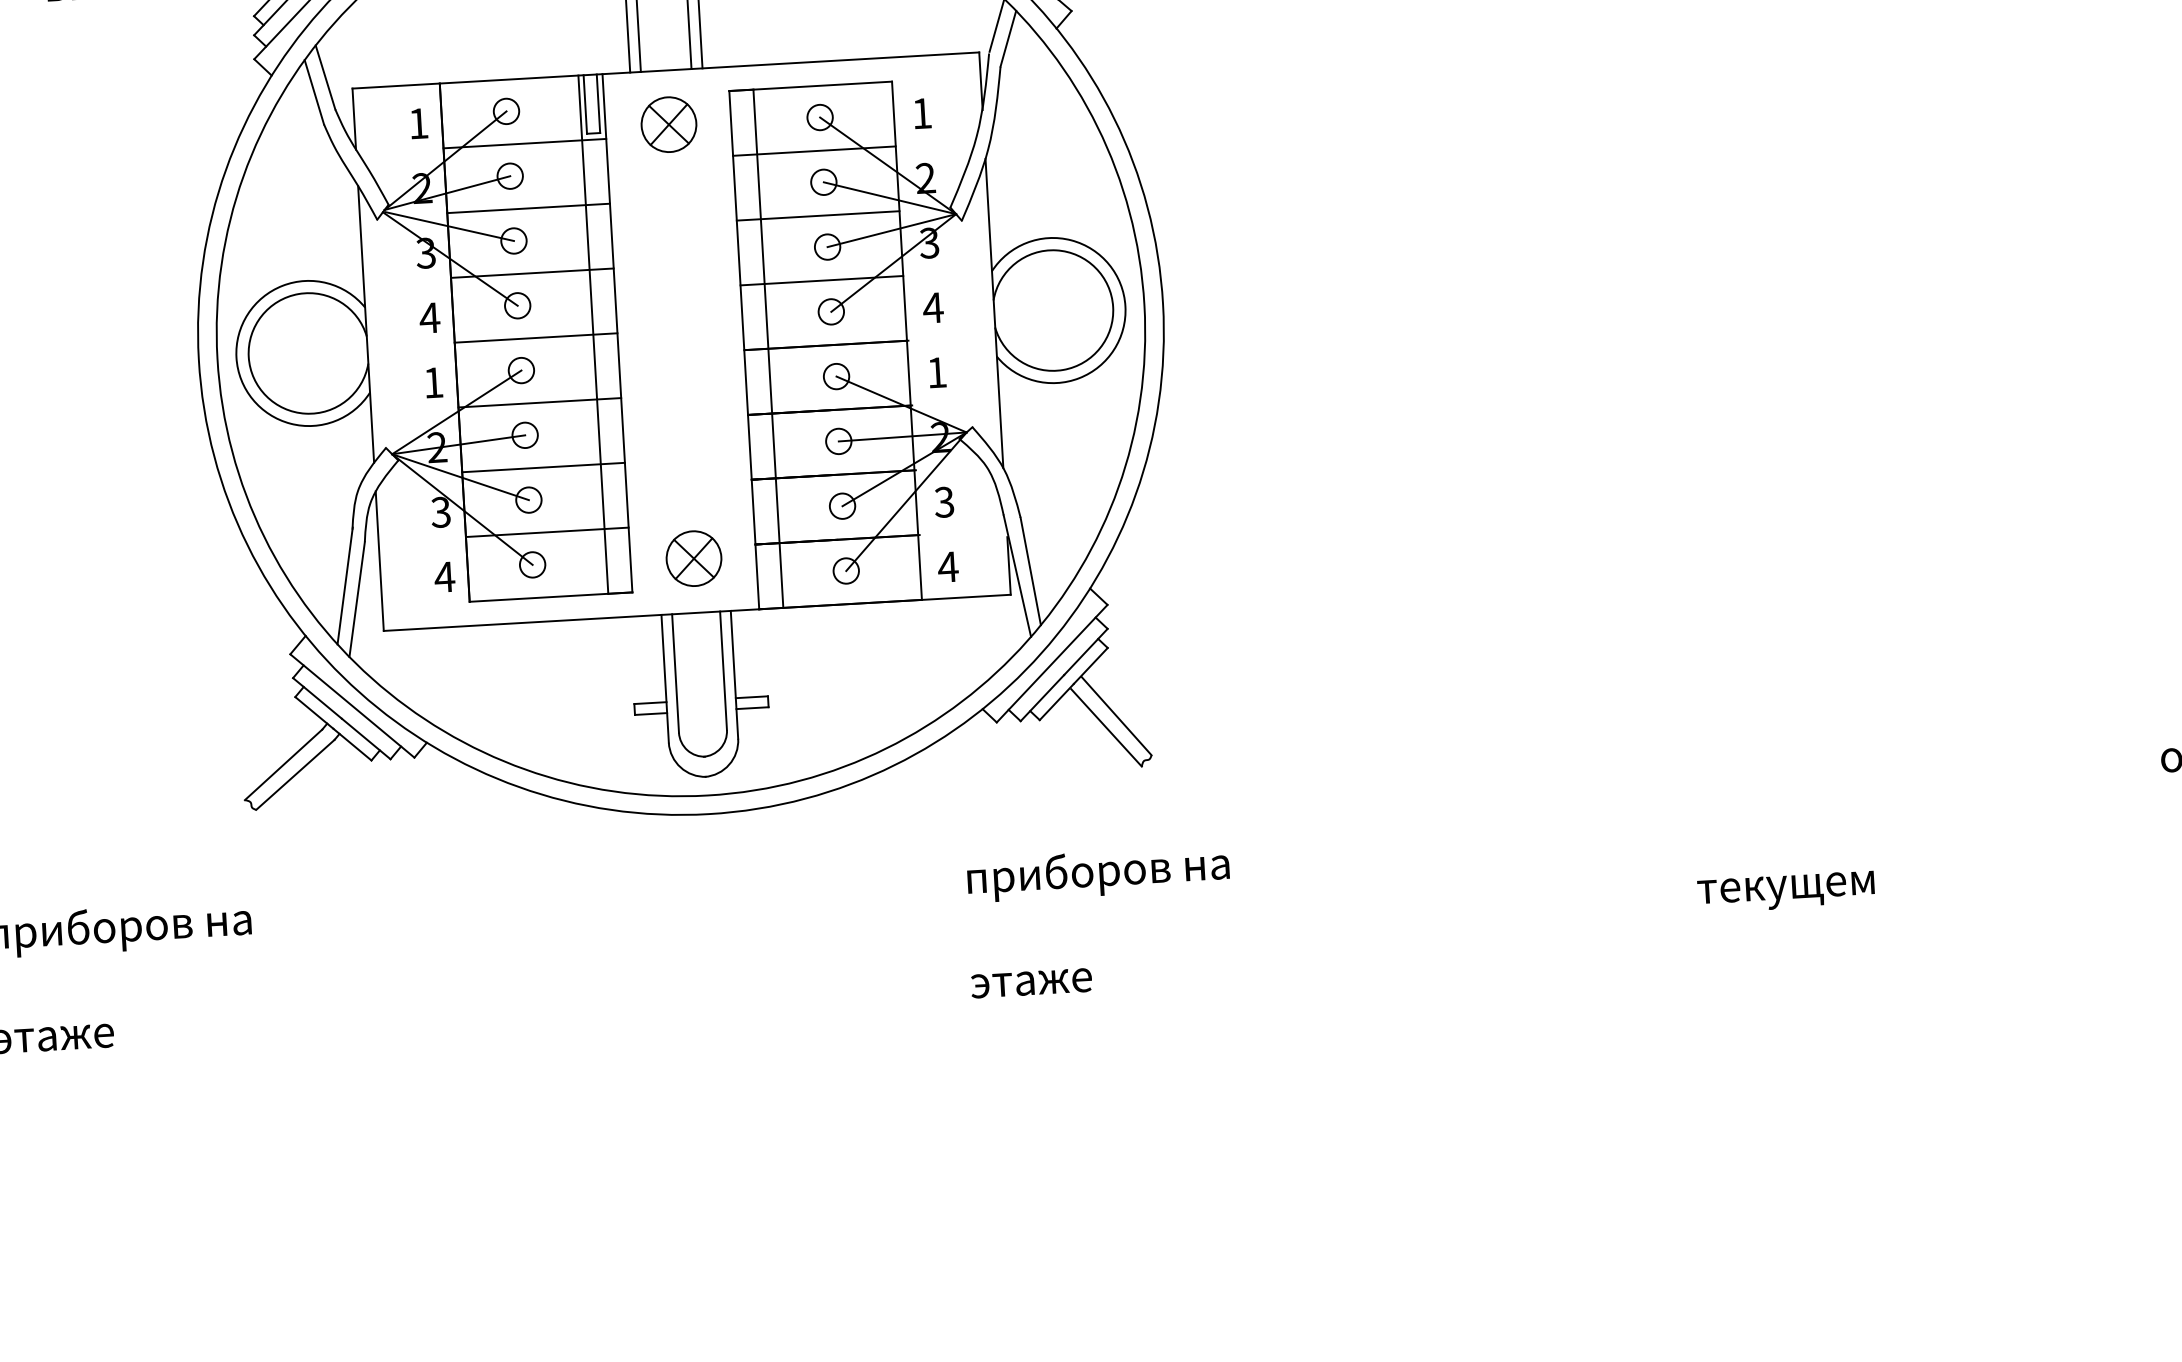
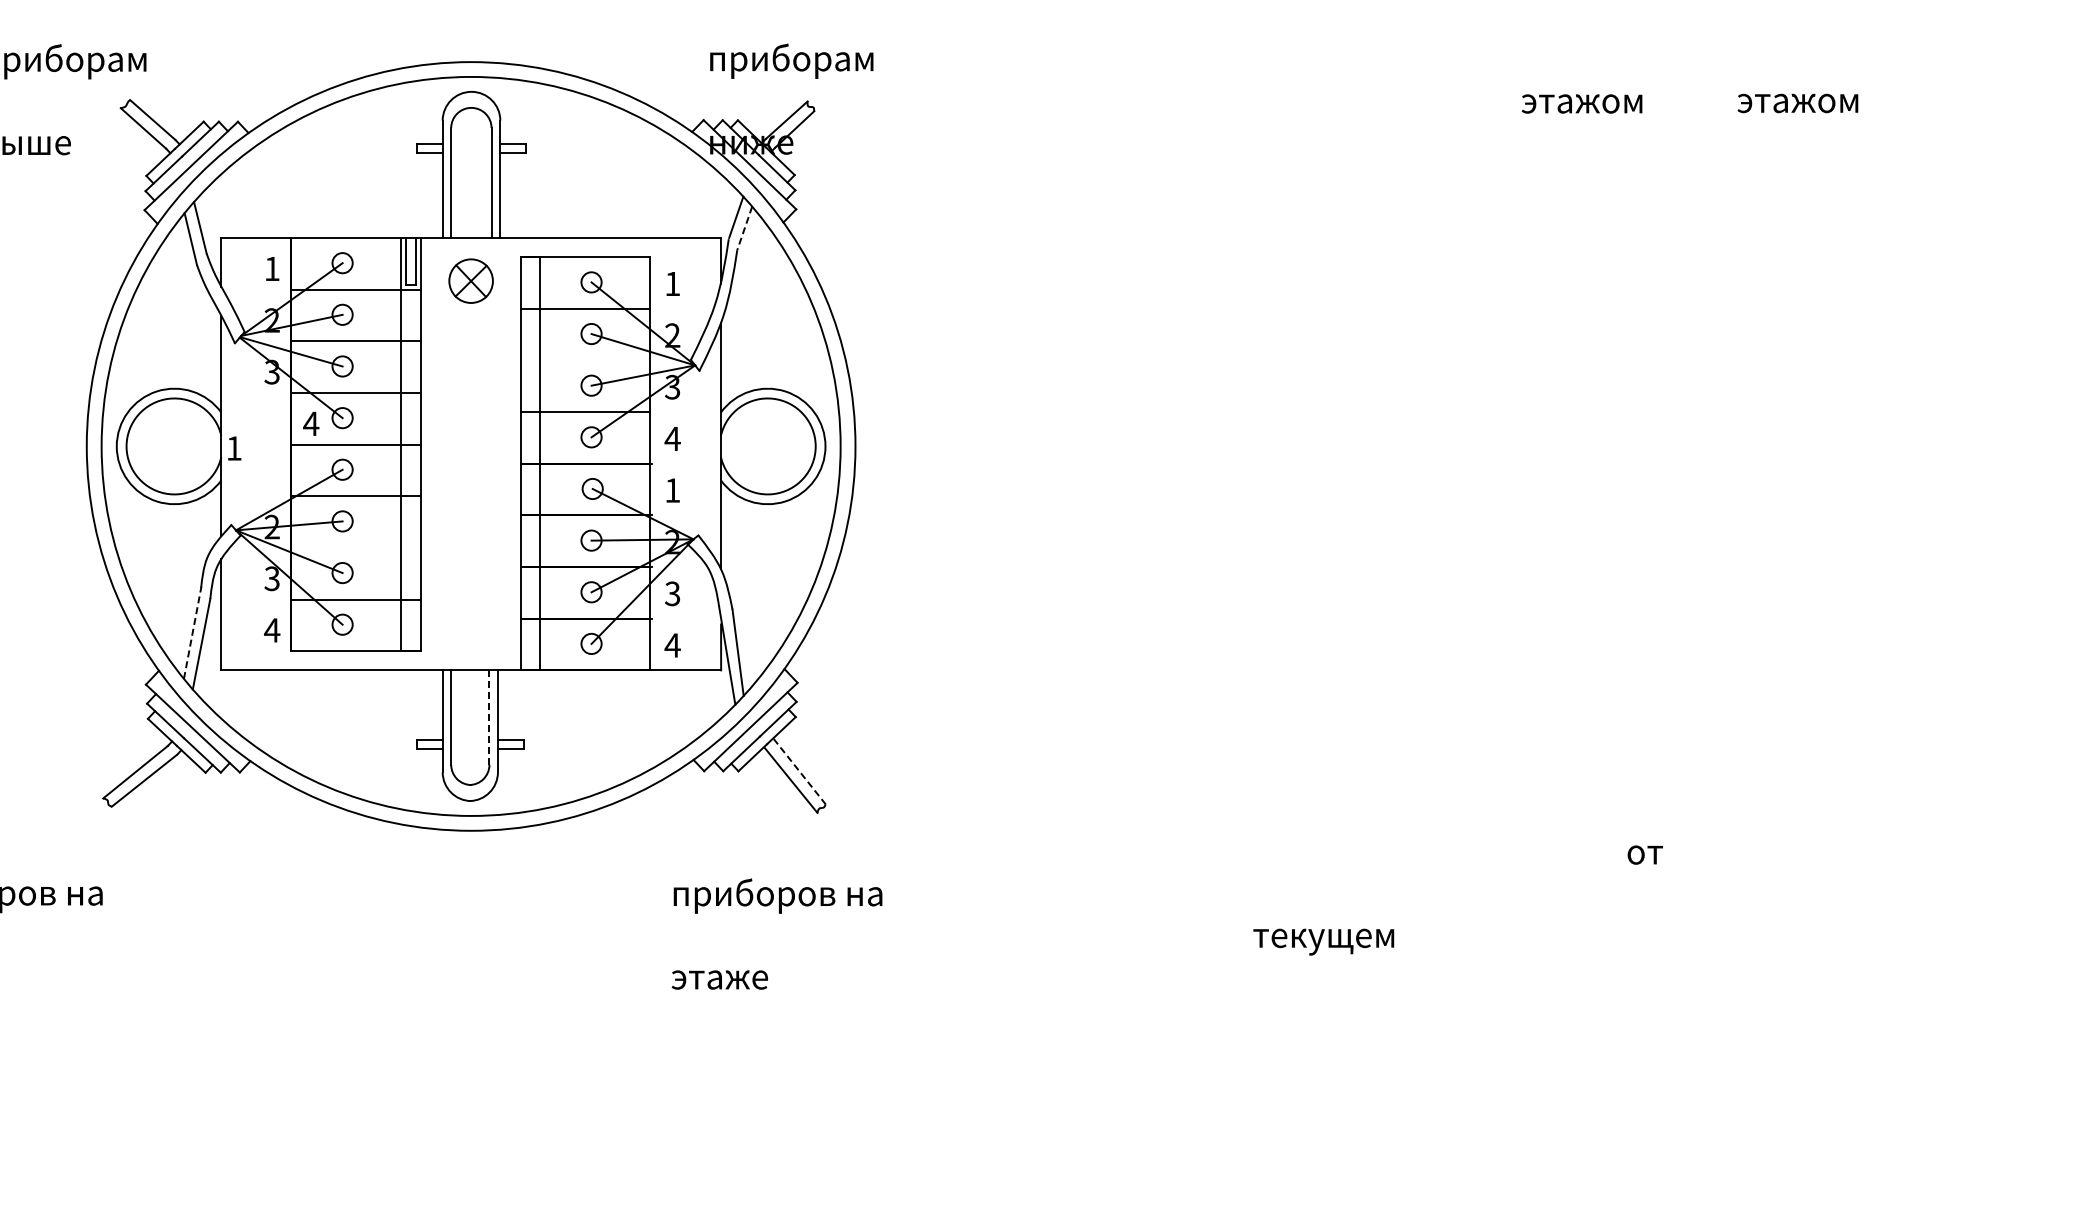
line: (1008, 38) -> (744, 228), solid -> dashed
line: (818, 215) -> (585, 360), removed
text: (430, 317) -> (311, 423), moved
text: (433, 382) -> (234, 448), moved
line: (543, 467) -> (355, 547), removed
part: (693, 557) -> (470, 626), removed
line: (344, 585) -> (192, 632), solid -> dashed
line: (723, 671) -> (489, 718), solid -> dashed
line: (1116, 715) -> (799, 771), solid -> dashed

